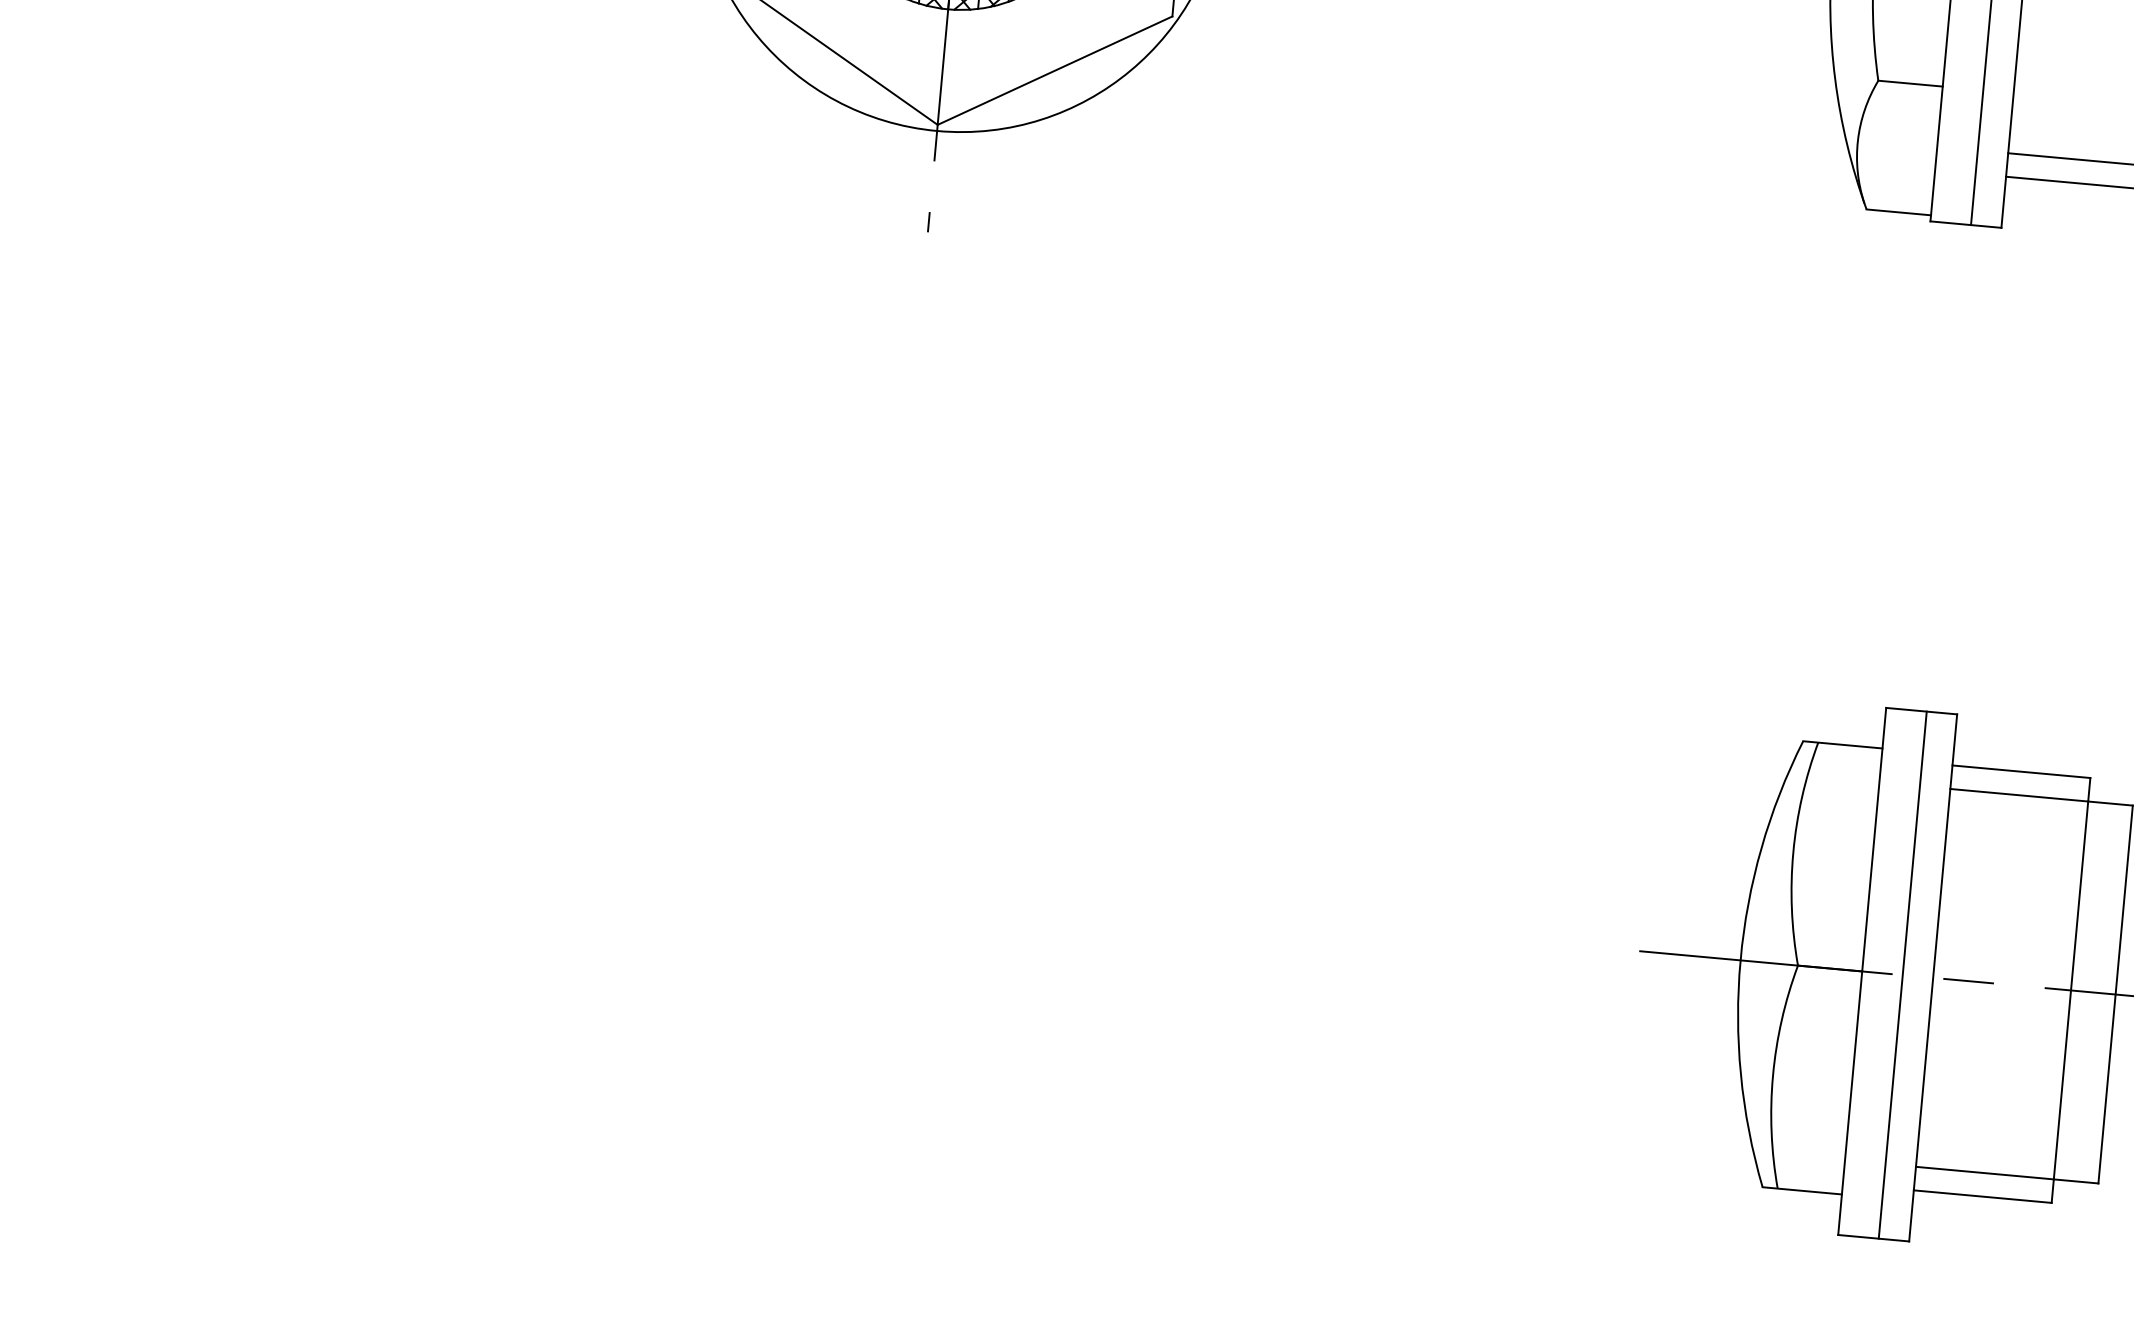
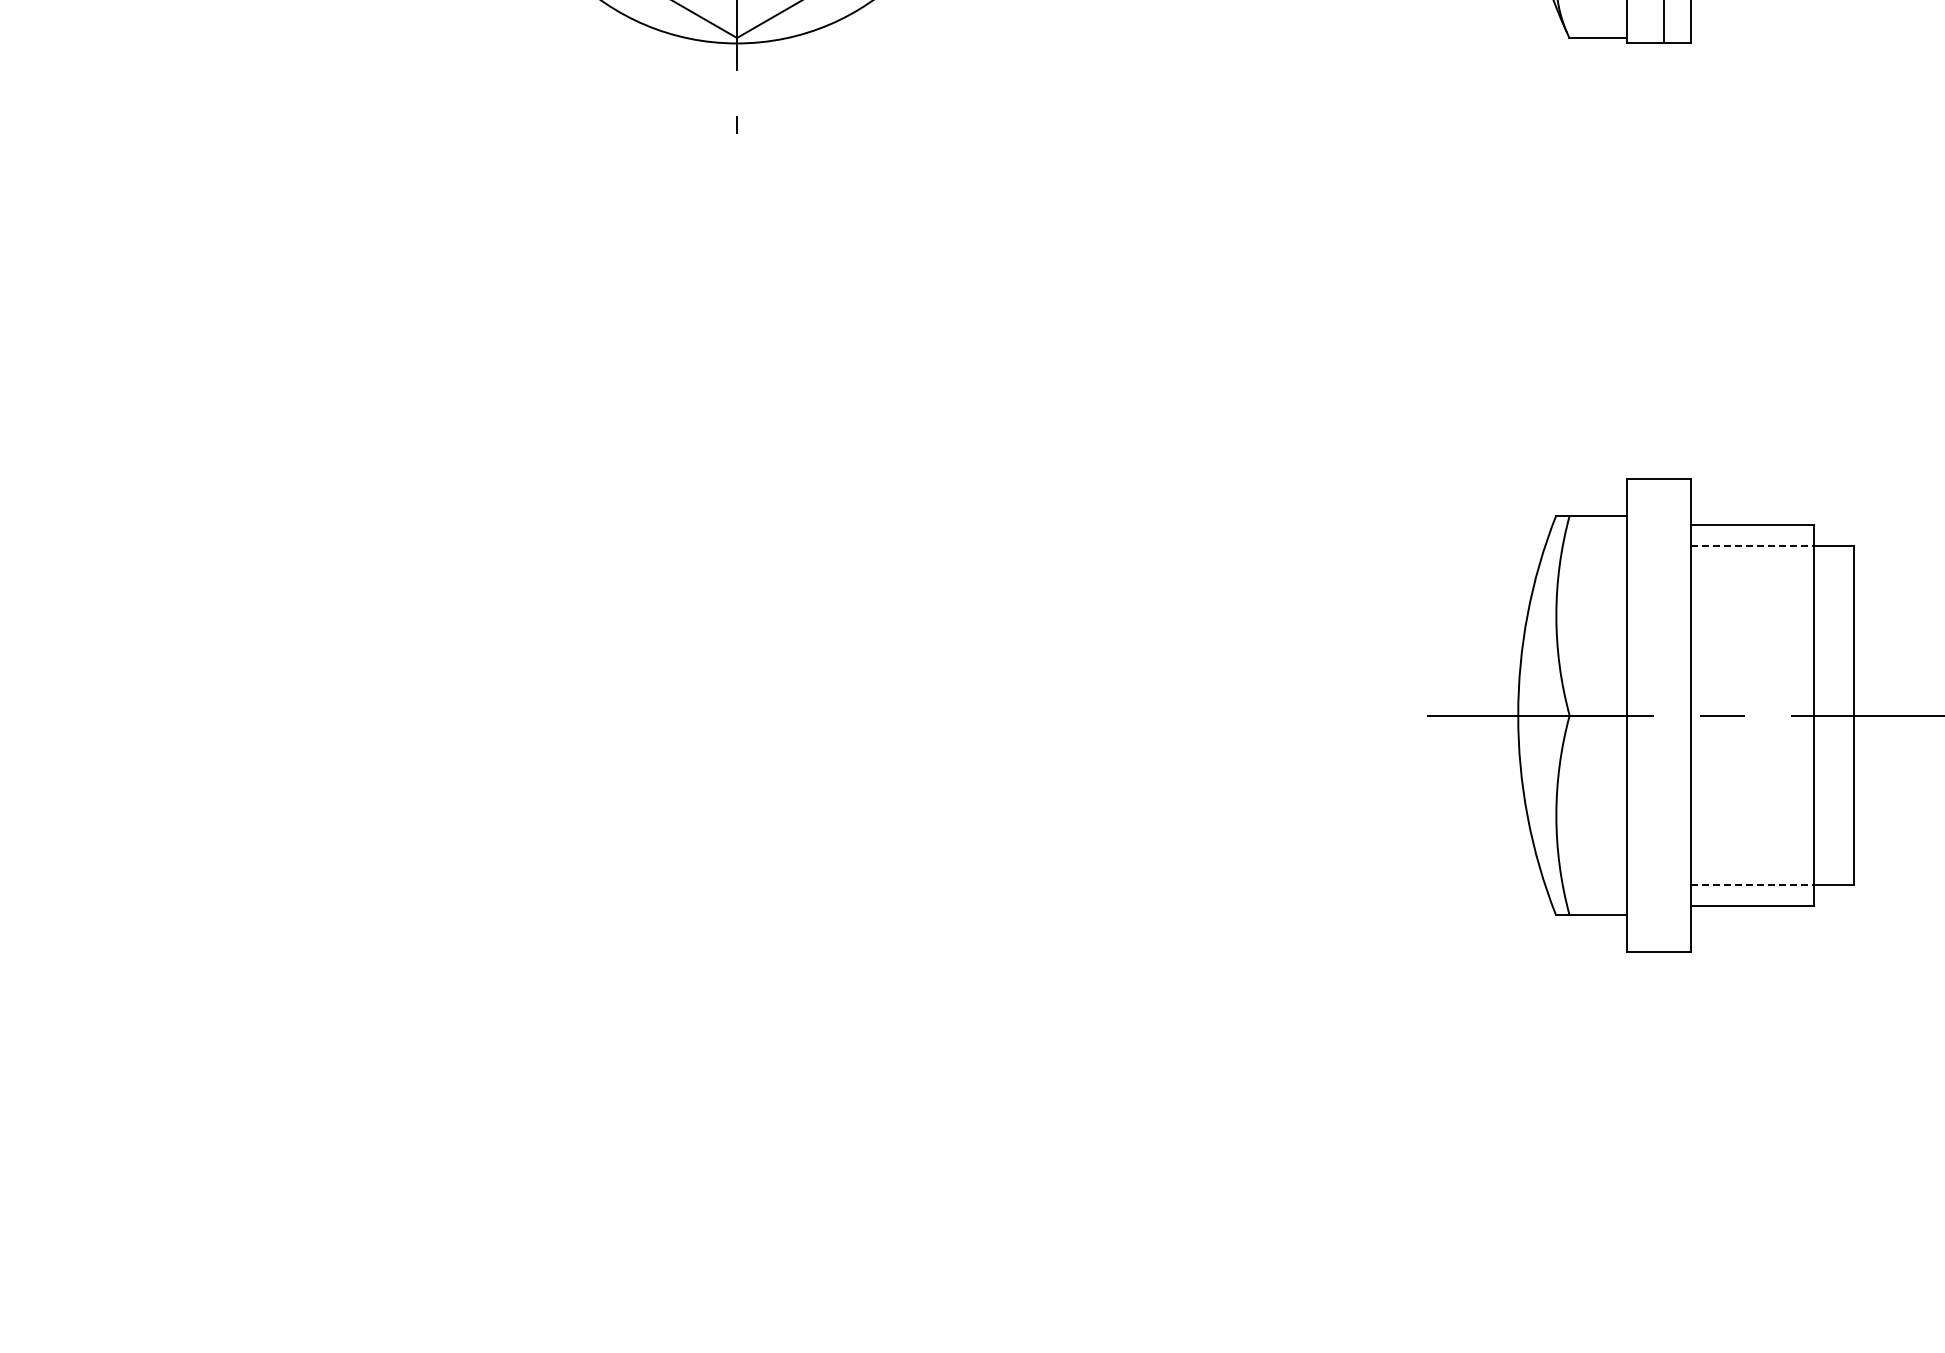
line: (2019, 795) -> (1752, 546), solid -> dashed
line: (1902, 974) -> (1663, 715), removed
line: (1984, 1172) -> (1752, 884), solid -> dashed

